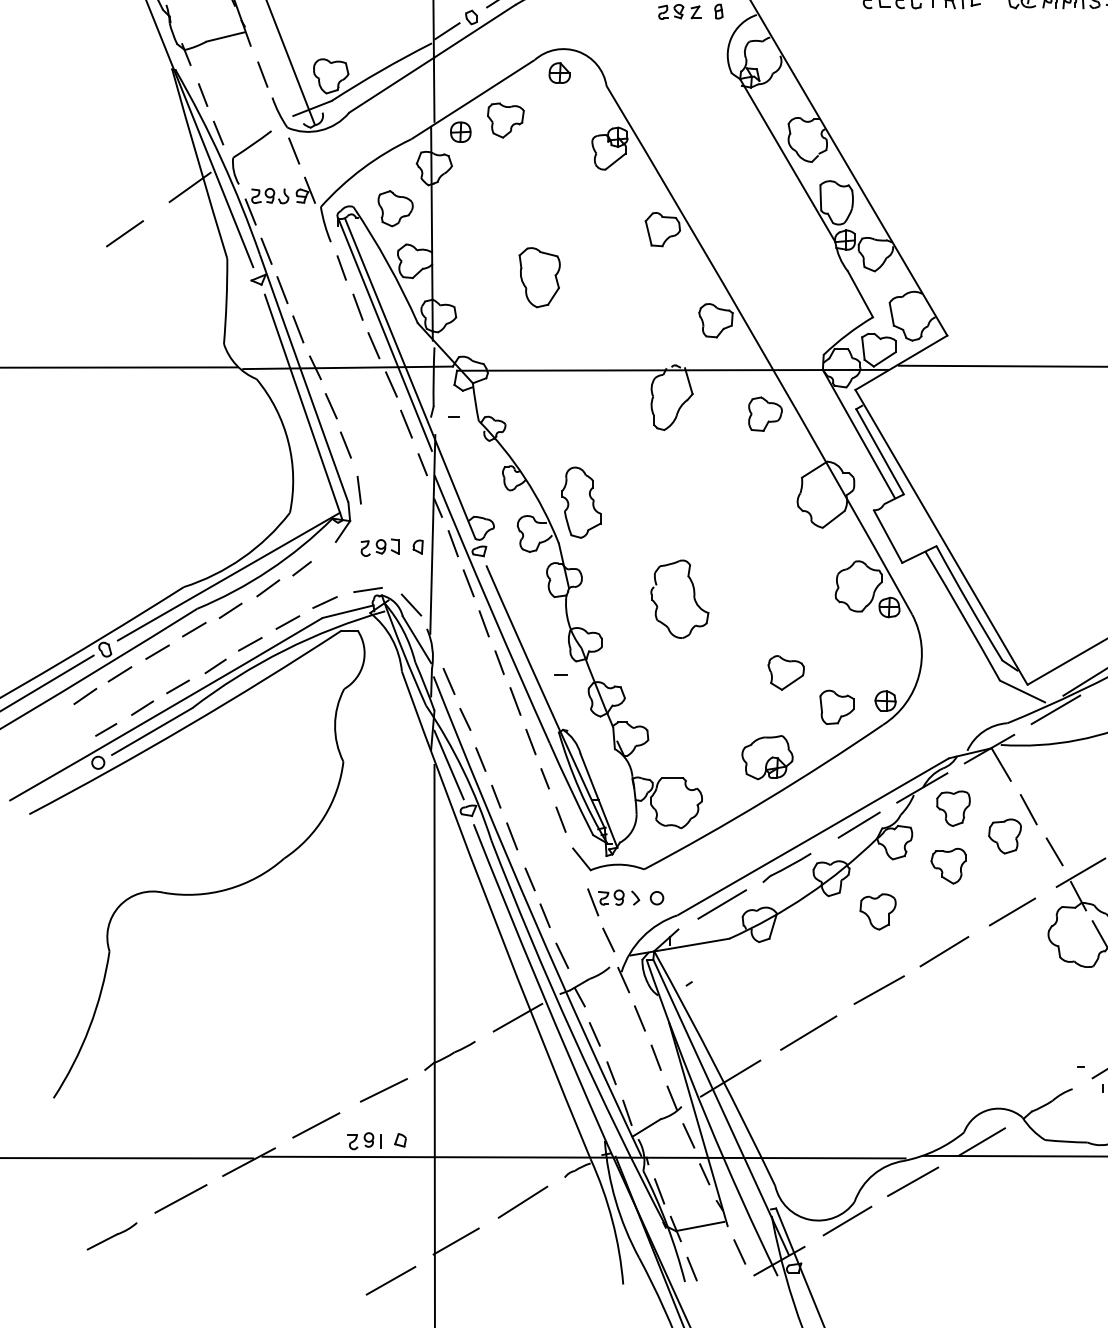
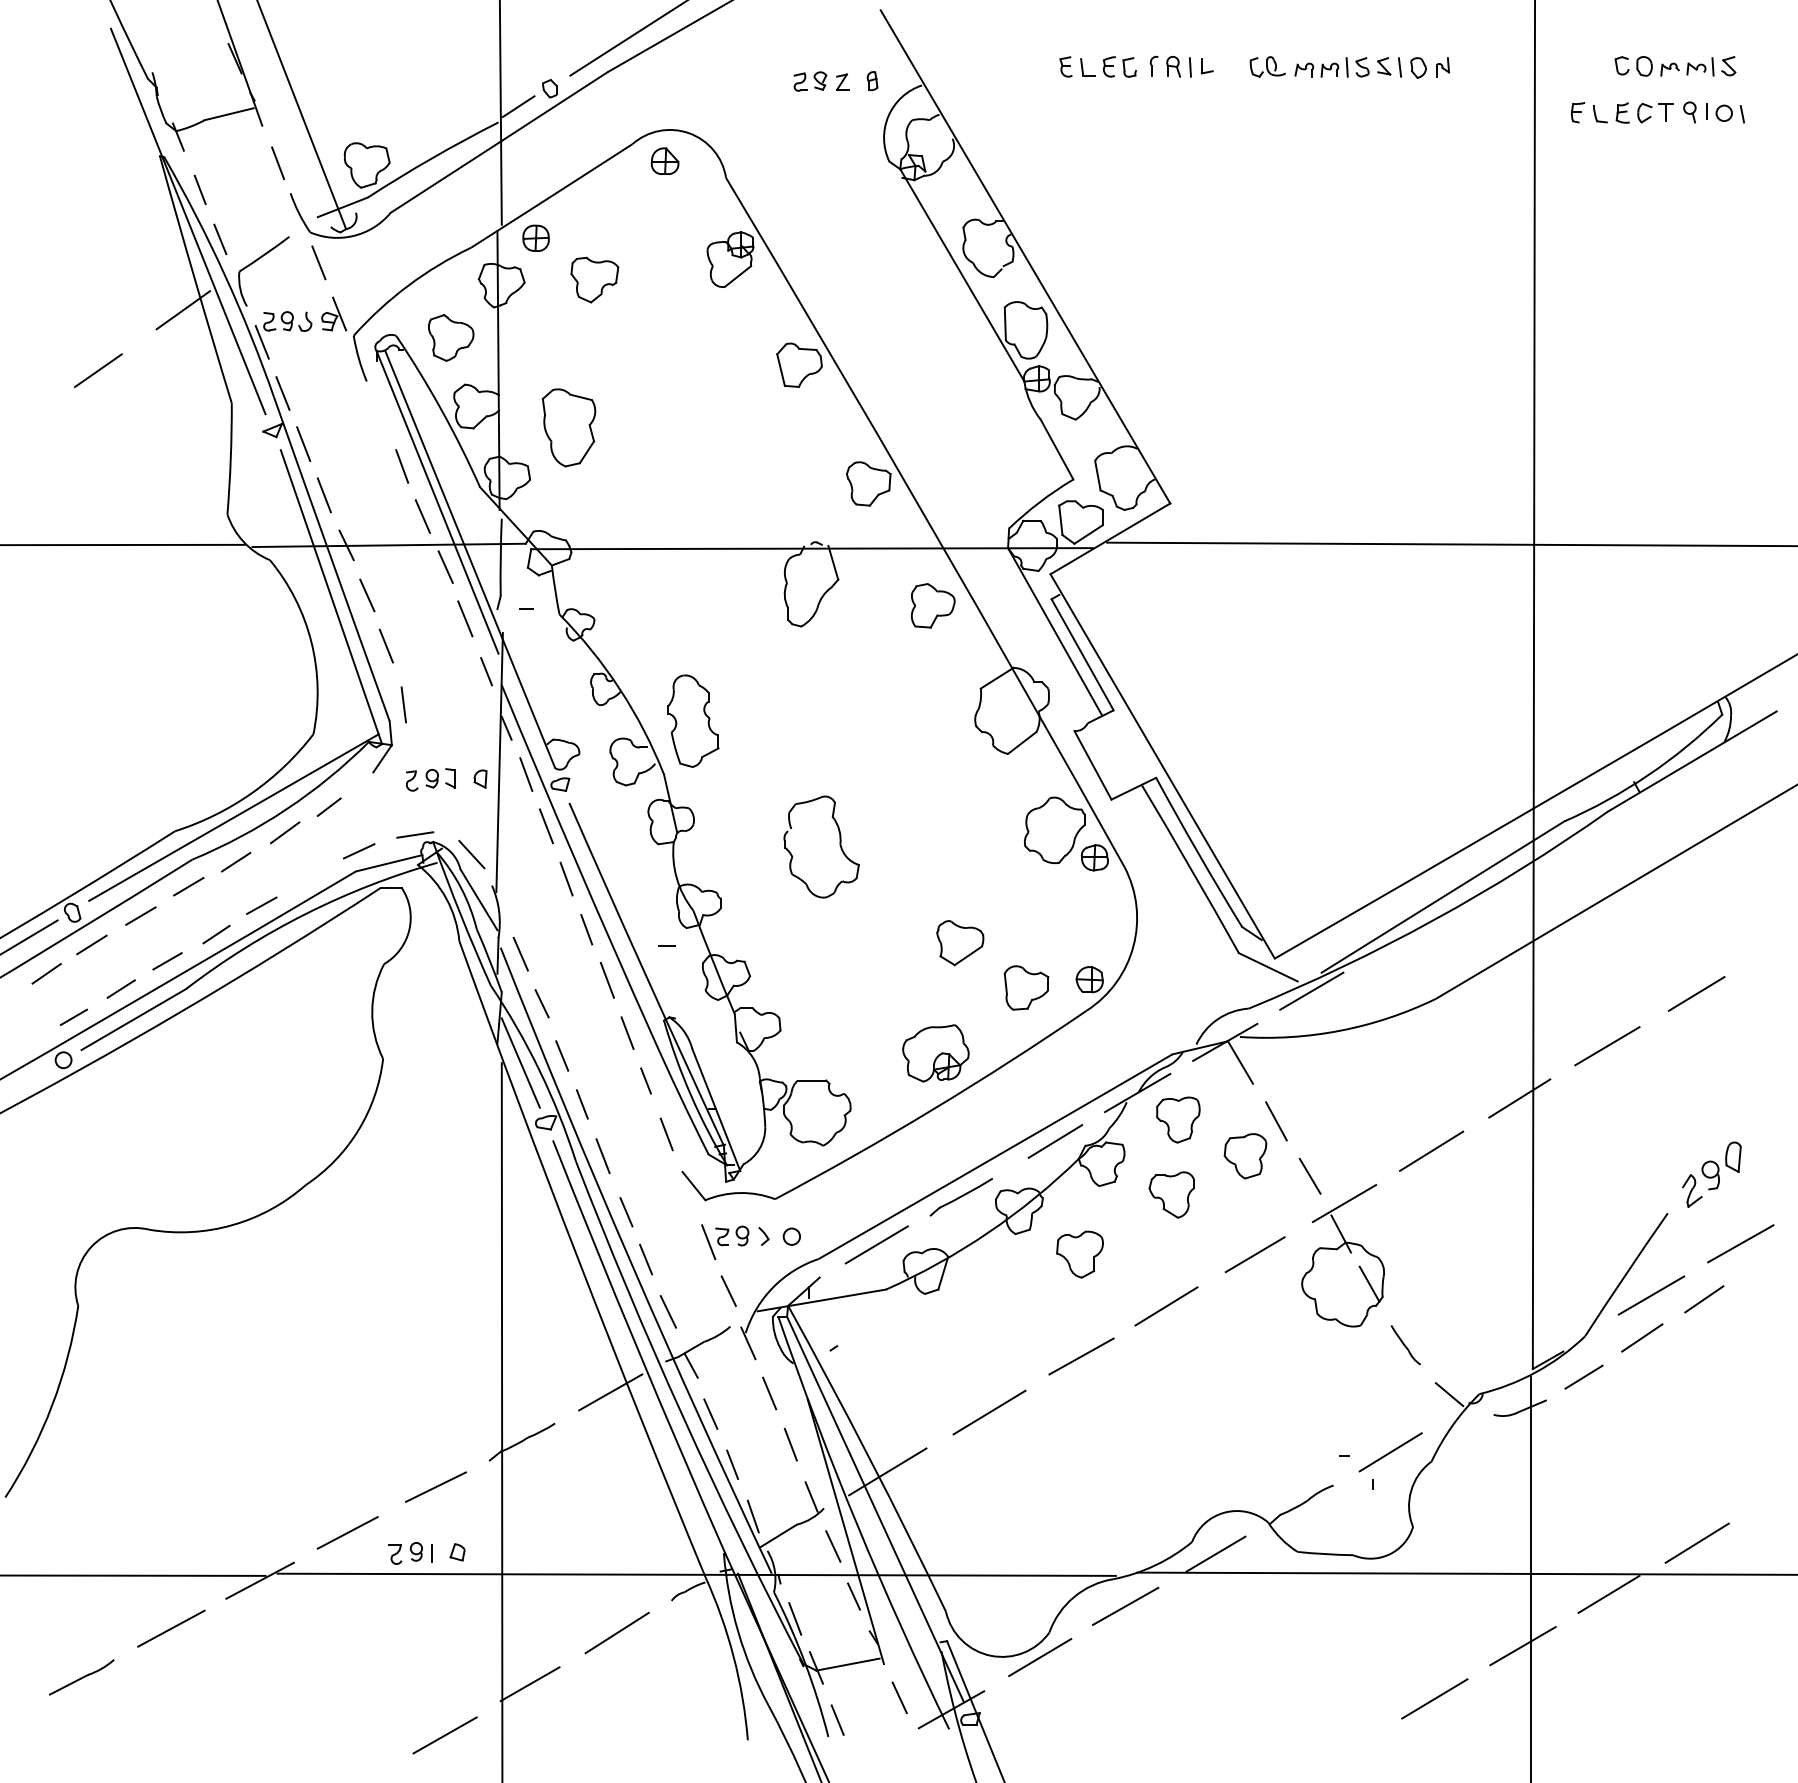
part: (505, 120) -> (594, 279), moved
line: (341, 268) -> (380, 415), removed
part: (539, 277) -> (568, 427), moved
line: (287, 622) -> (310, 877), removed

